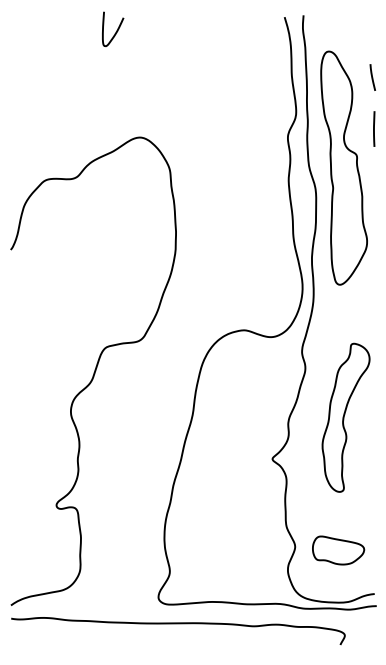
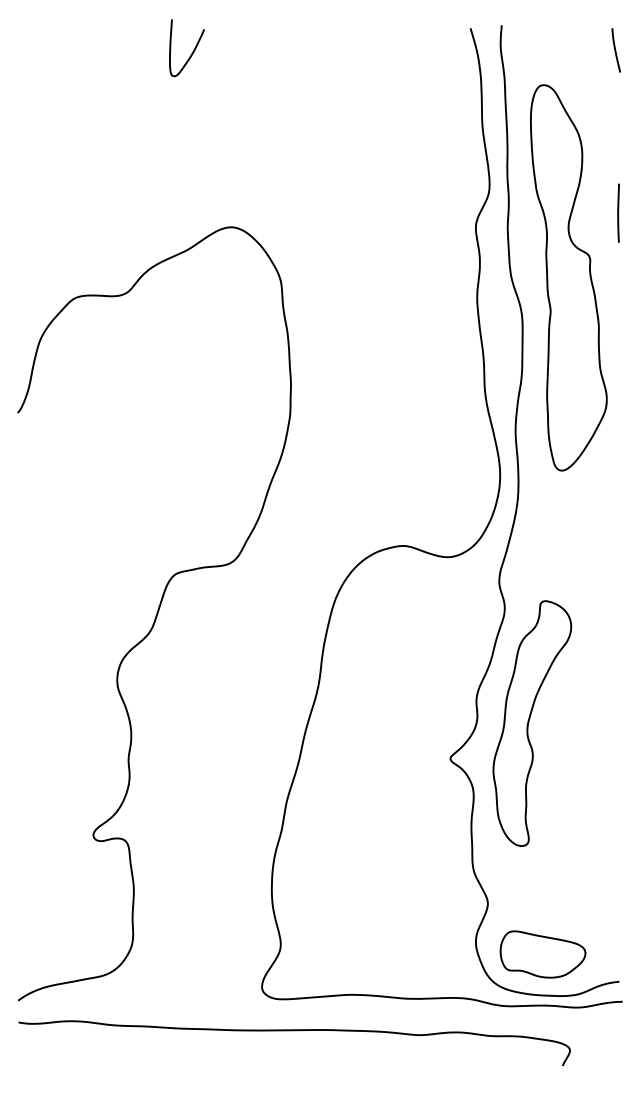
line: (372, 77) -> (615, 50), moved
part: (345, 417) -> (531, 723), moved
part: (338, 550) -> (542, 954), moved

